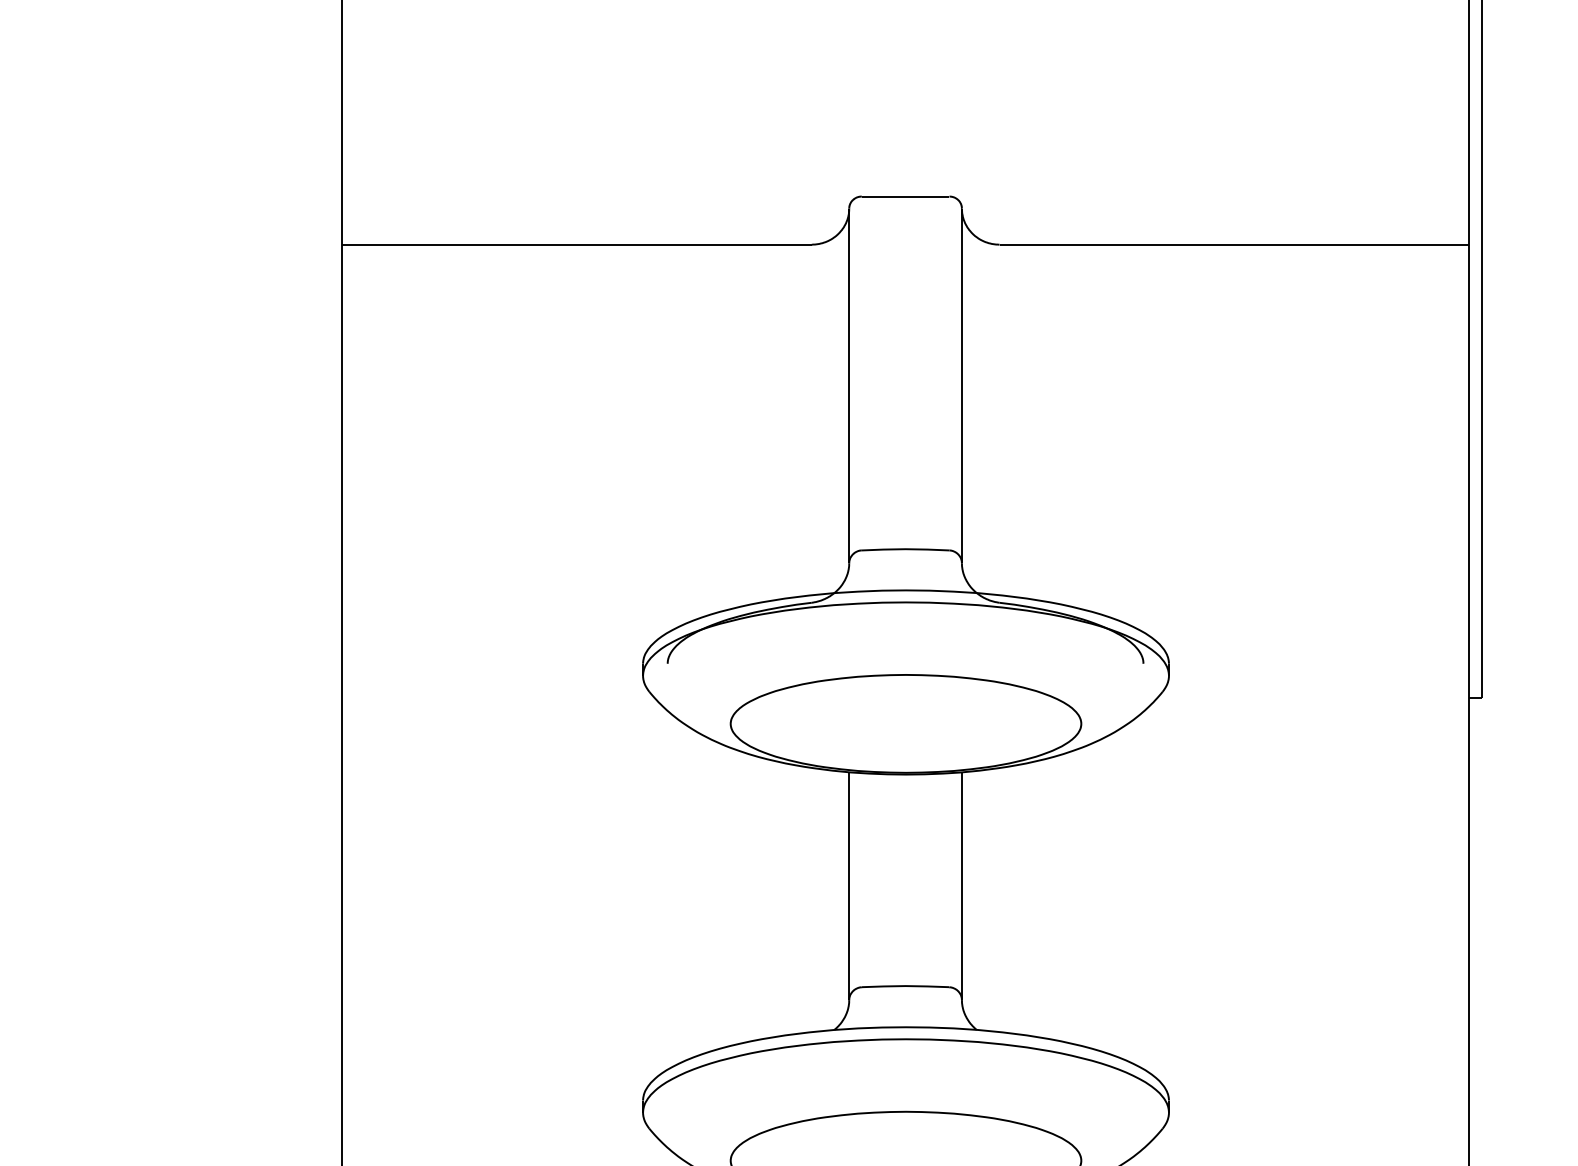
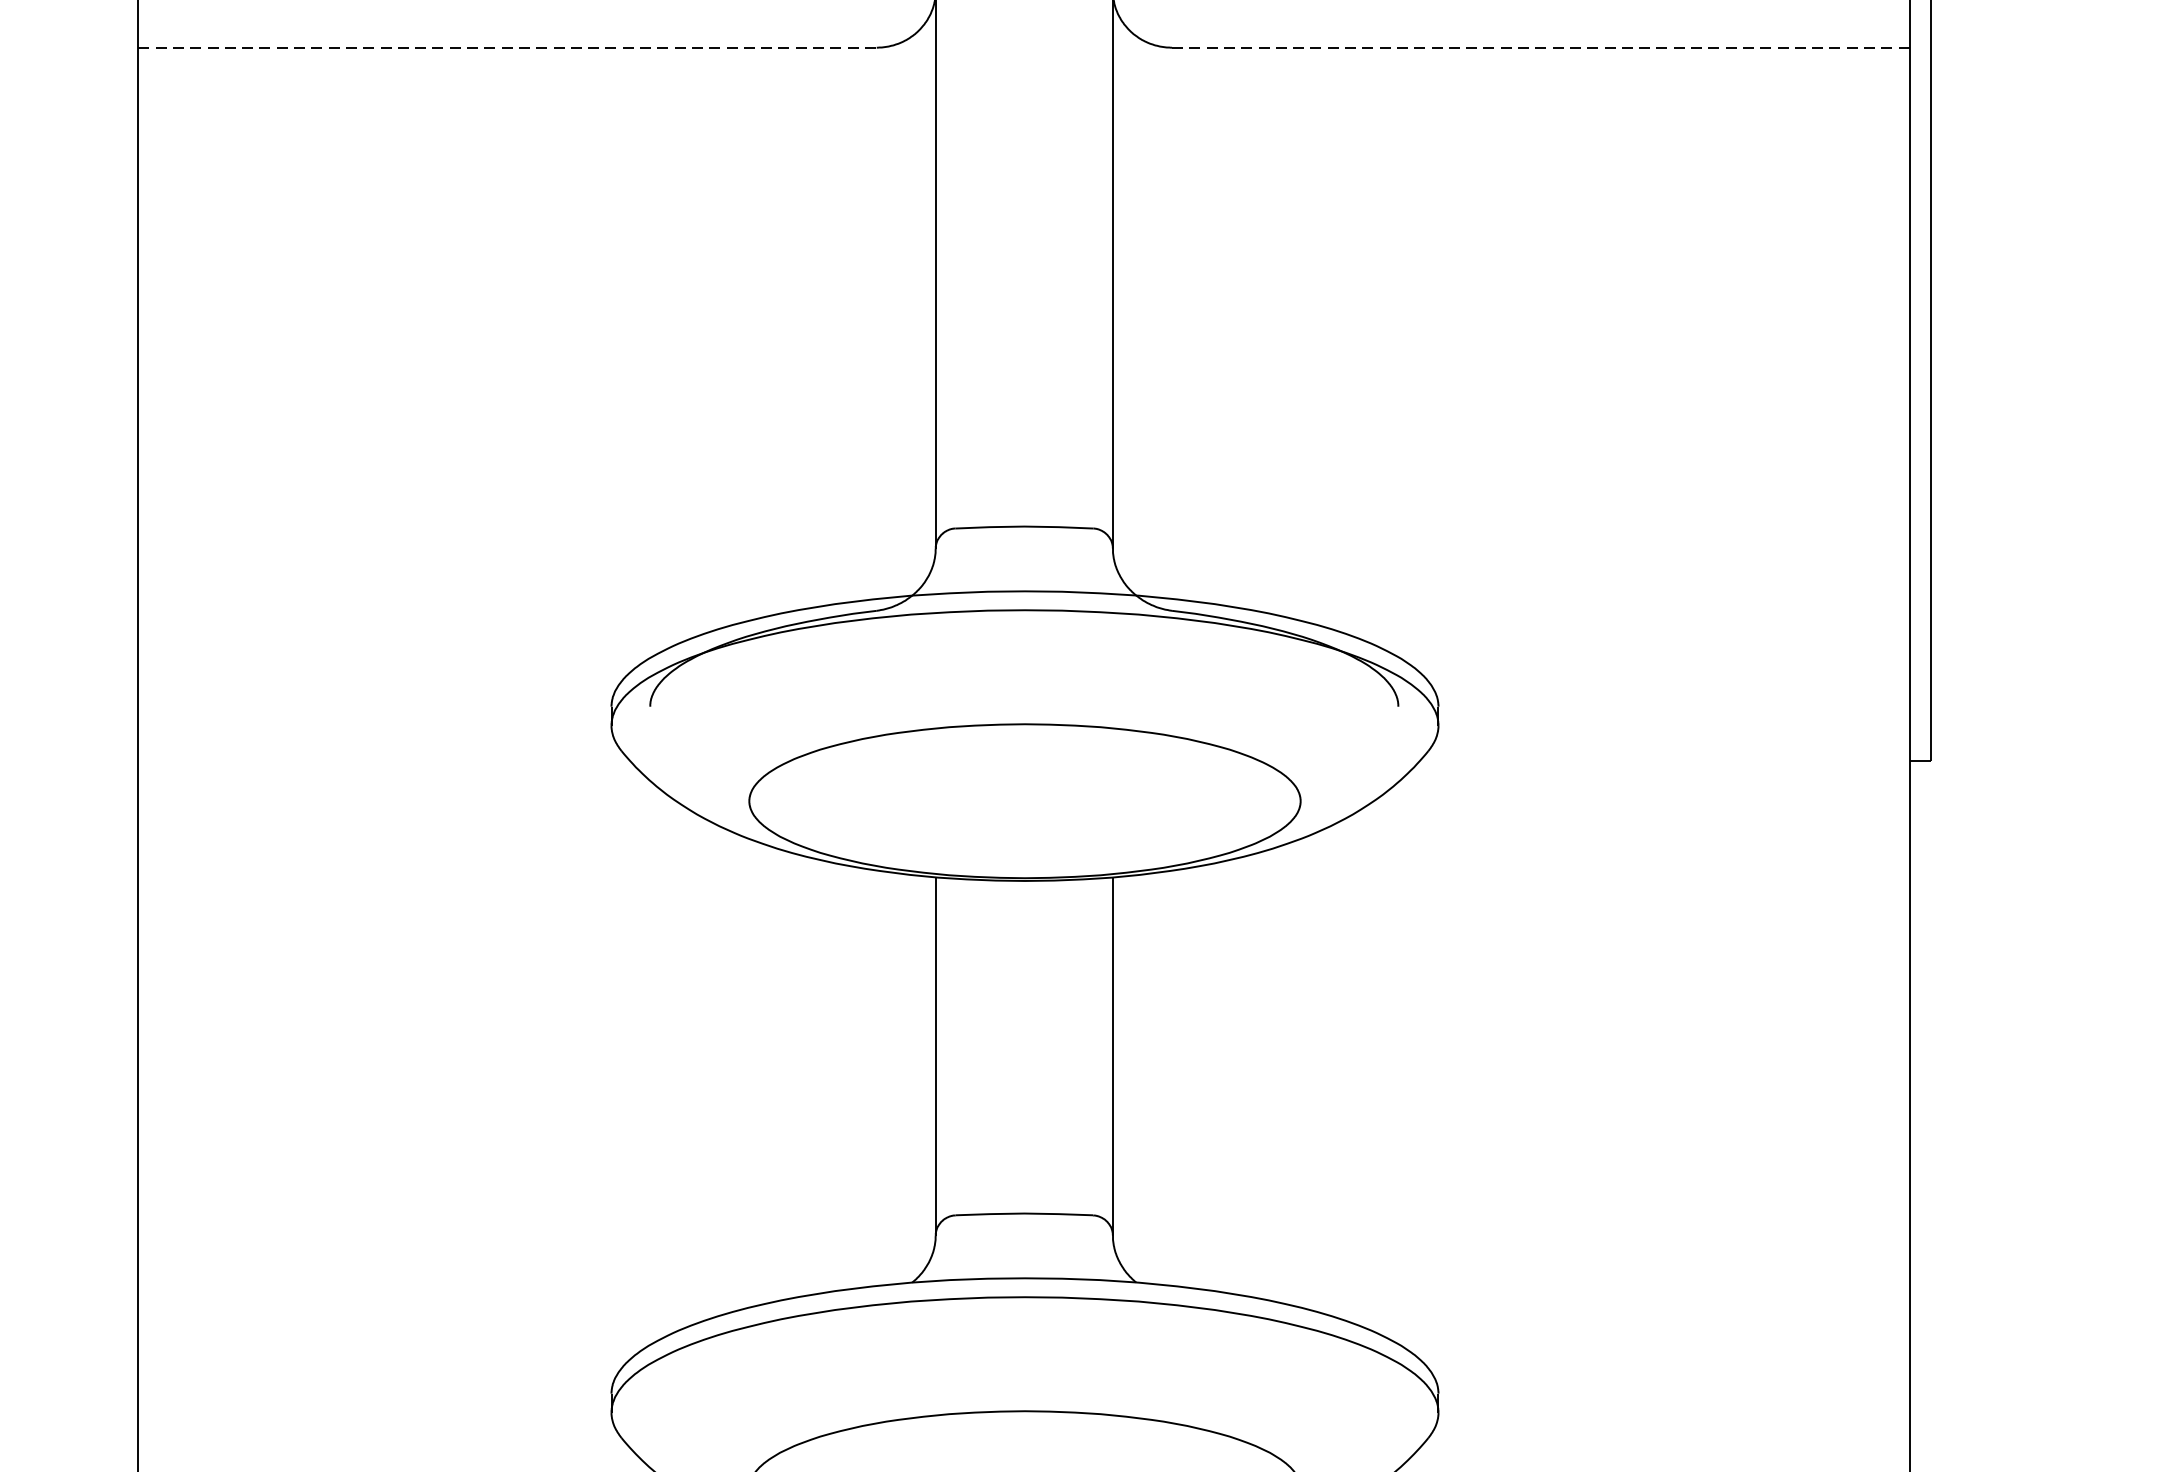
line: (576, 244) -> (506, 47), solid -> dashed
line: (1234, 244) -> (1541, 47), solid -> dashed

